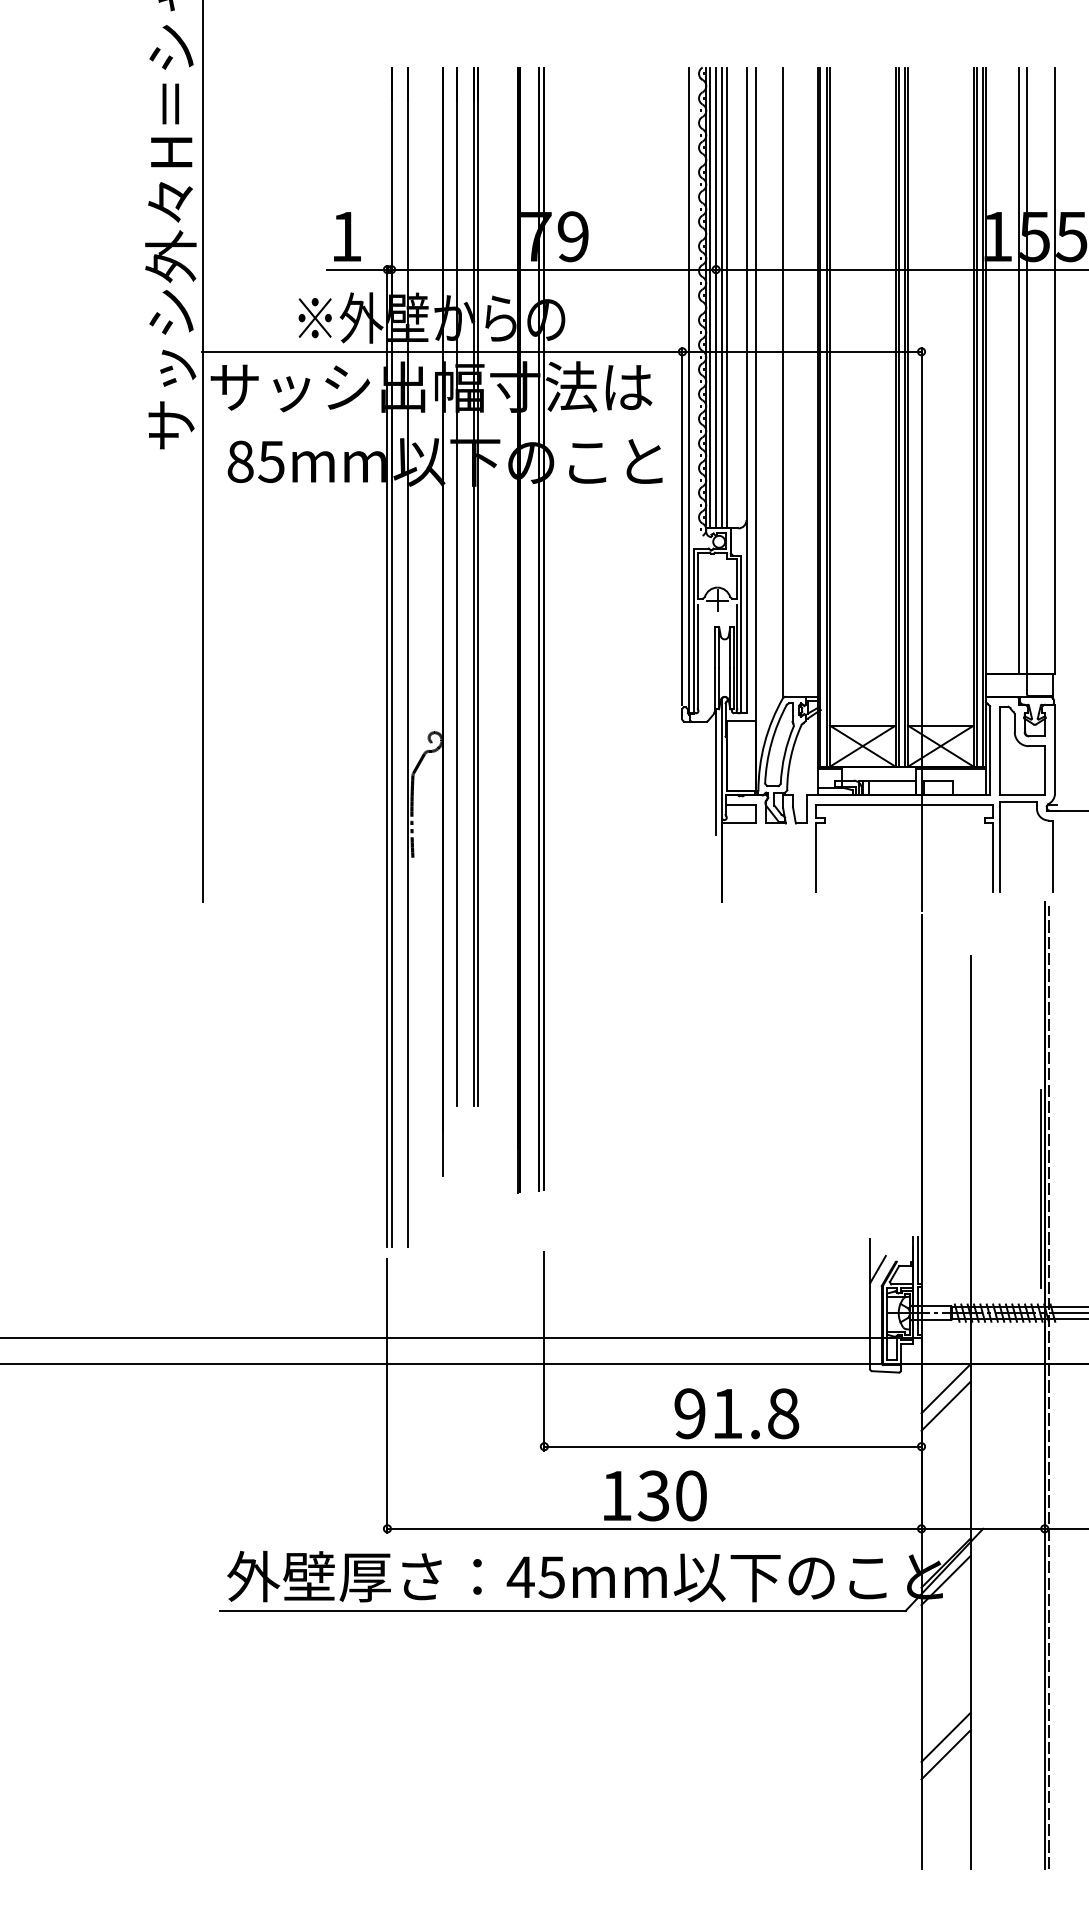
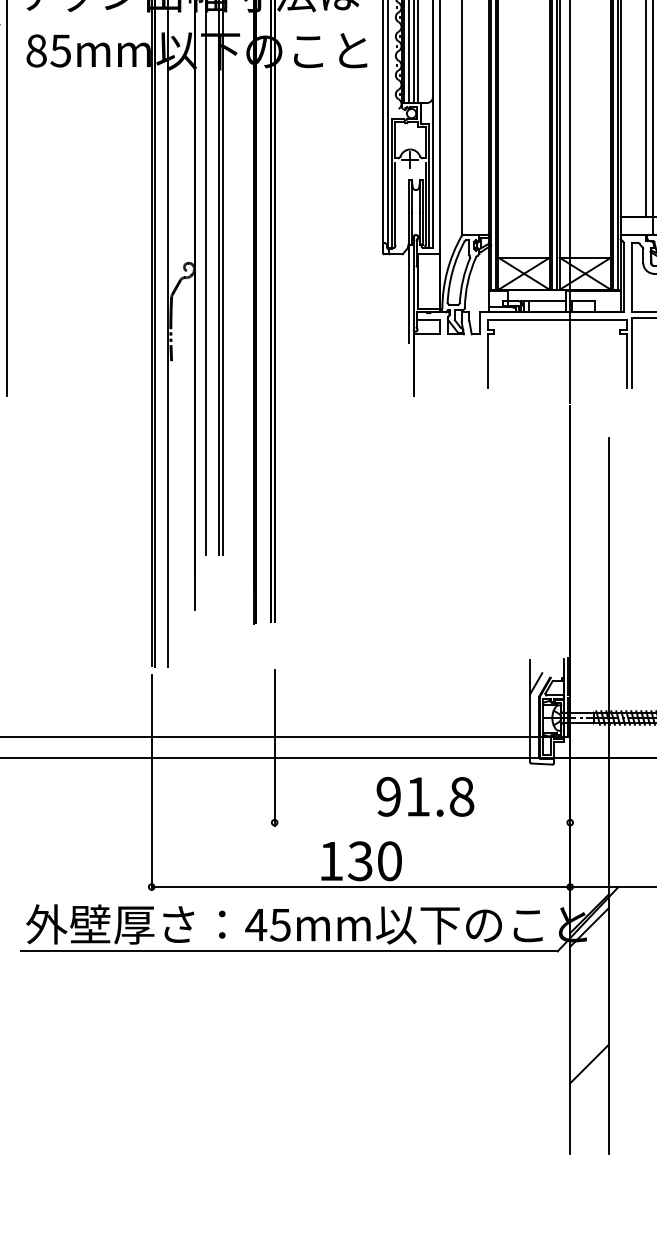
line: (945, 1388) -> (588, 777), removed
line: (945, 1405) -> (588, 790), removed
line: (732, 1446) -> (422, 822), removed
line: (945, 1736) -> (588, 1049), removed

